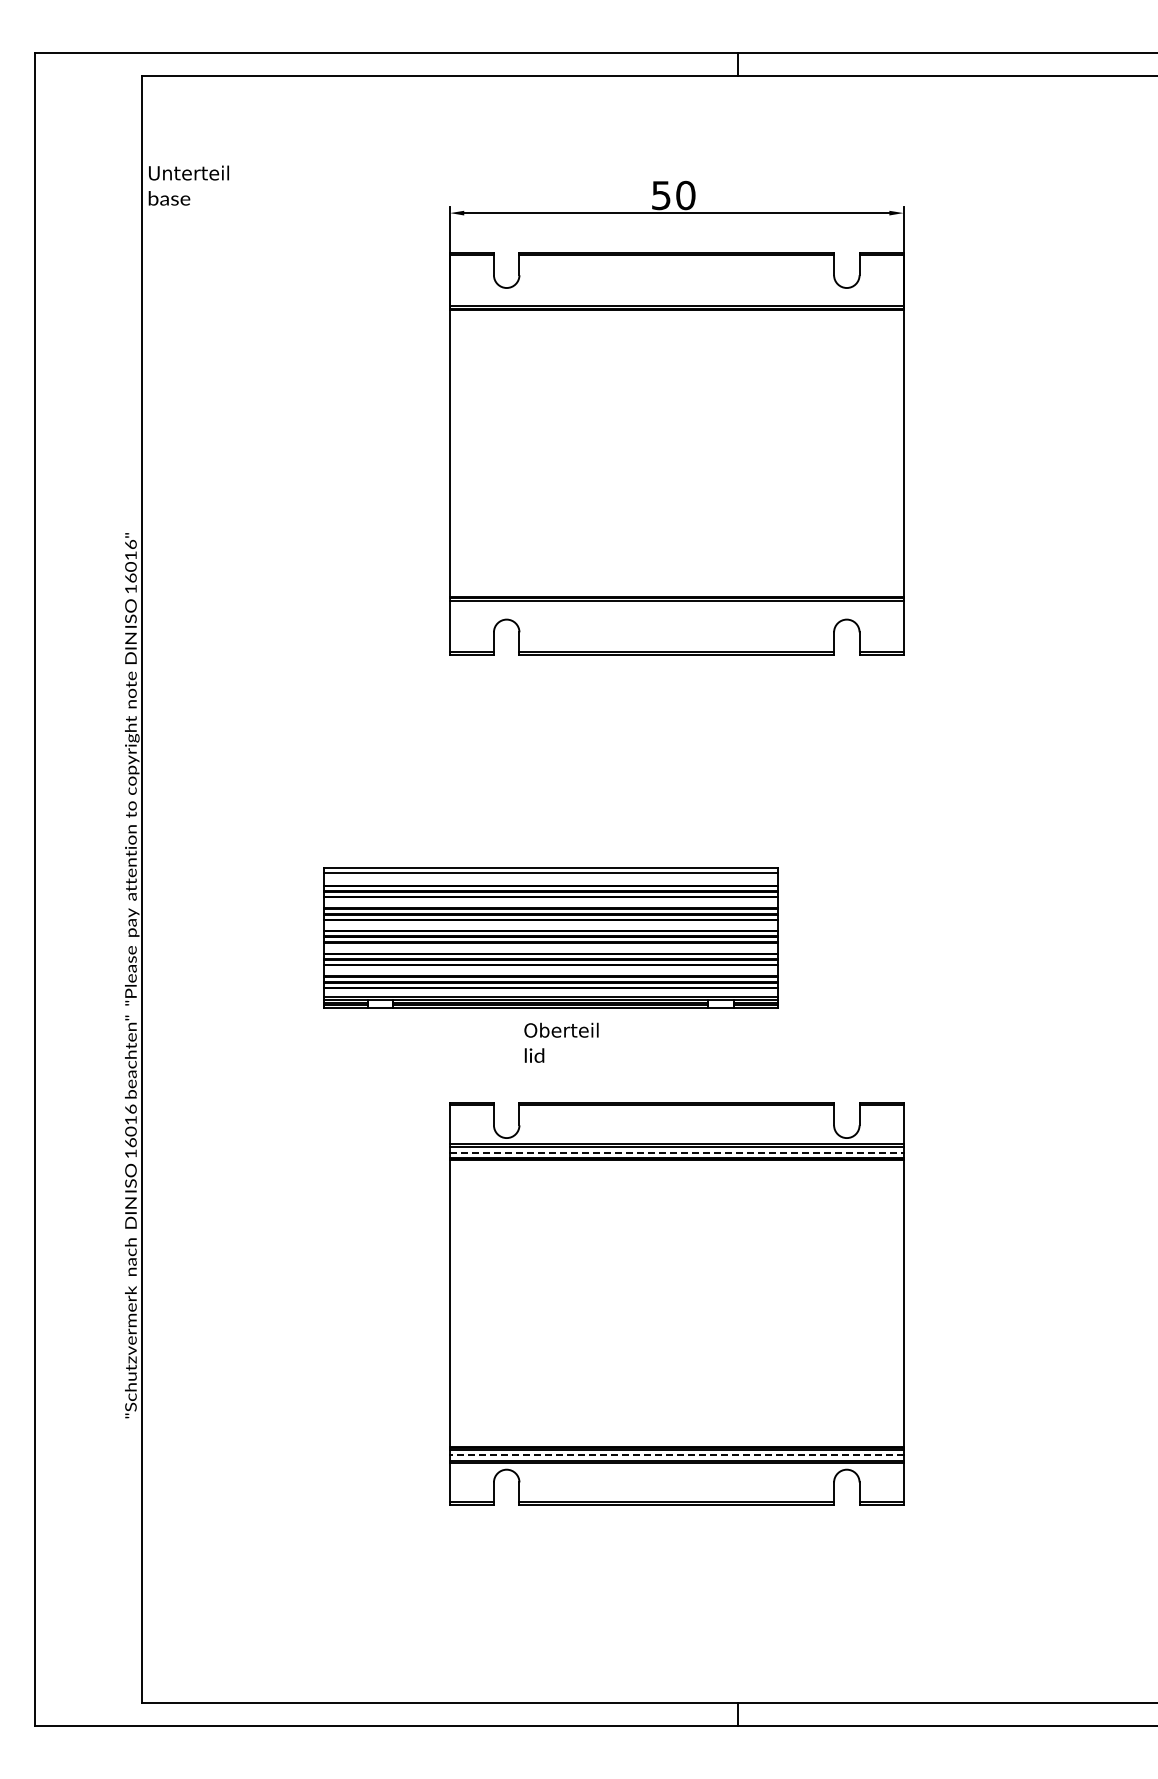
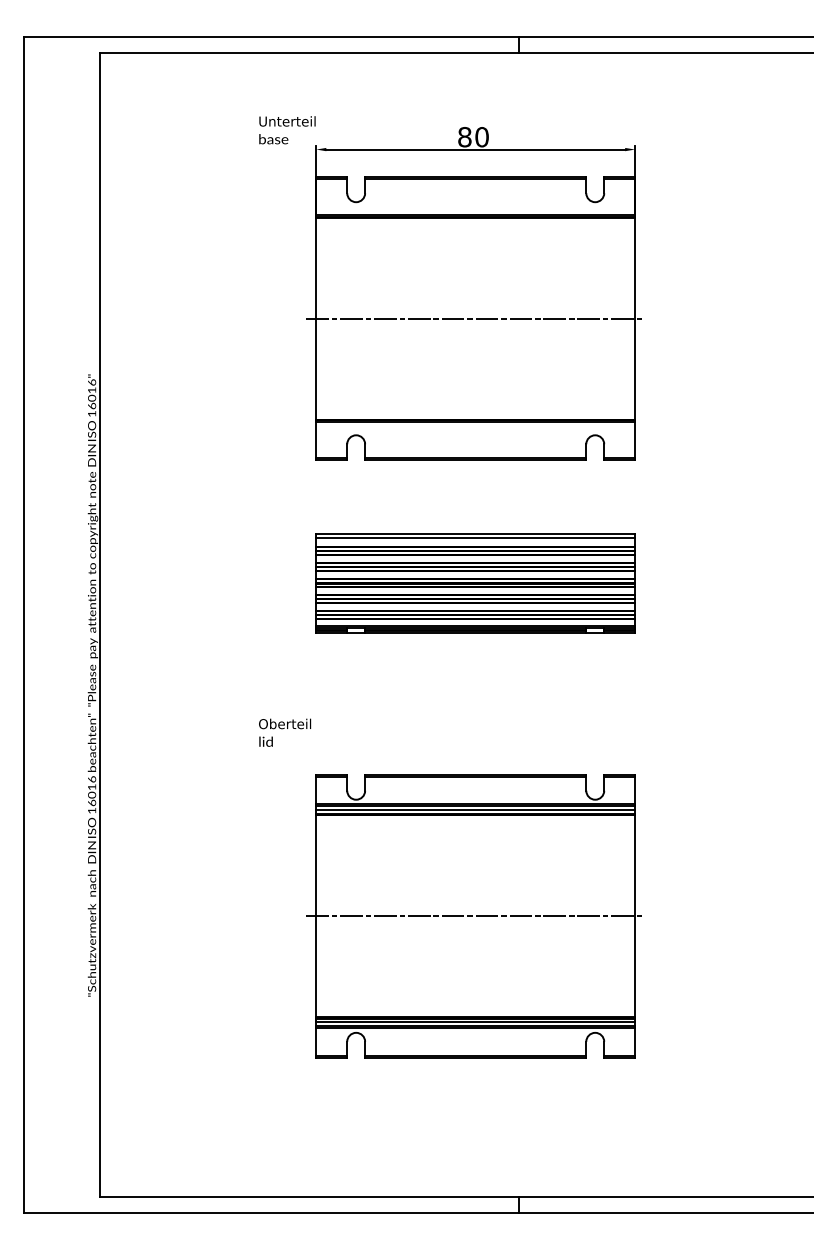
text: (188, 185) -> (287, 130), moved
text: (660, 195) -> (464, 137), 50 -> 80
line: (676, 453) -> (475, 318), added
part: (550, 937) -> (475, 583), moved
text: (561, 1042) -> (285, 732), moved
line: (676, 1152) -> (475, 809), dashed -> solid
line: (676, 1303) -> (475, 916), added
line: (676, 1454) -> (475, 1022), dashed -> solid

